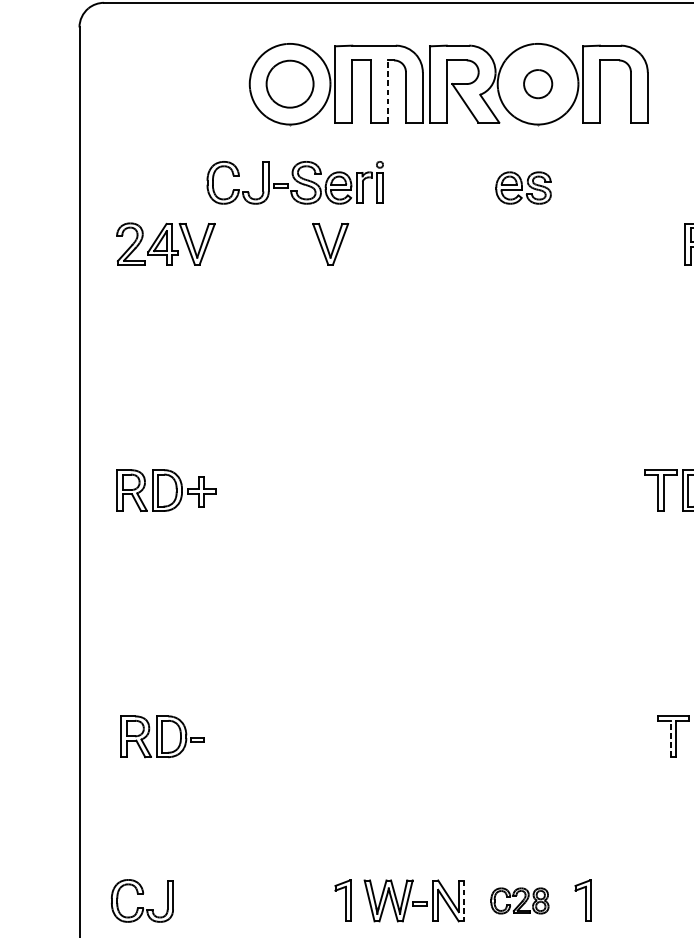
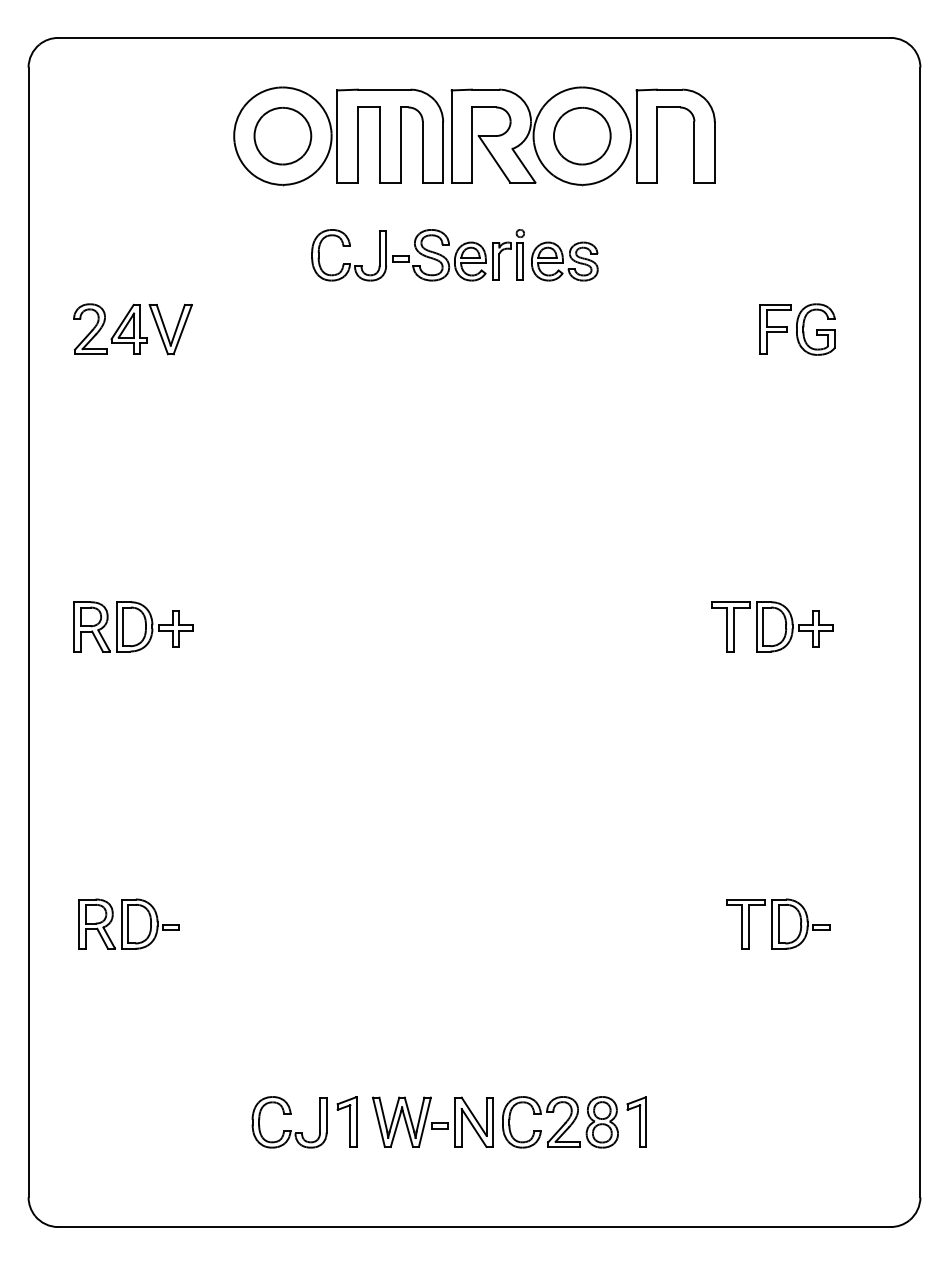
part: (538, 83) -> (582, 135), size x1.67
line: (387, 91) -> (400, 145), dashed -> solid
part: (294, 183) -> (417, 255), moved
part: (330, 244) -> (331, 329), removed
line: (670, 738) -> (742, 926), dashed -> solid
part: (142, 894) -> (289, 1114), moved
line: (464, 901) -> (493, 1122), dashed -> solid
part: (520, 901) -> (560, 1122), size x1.67

